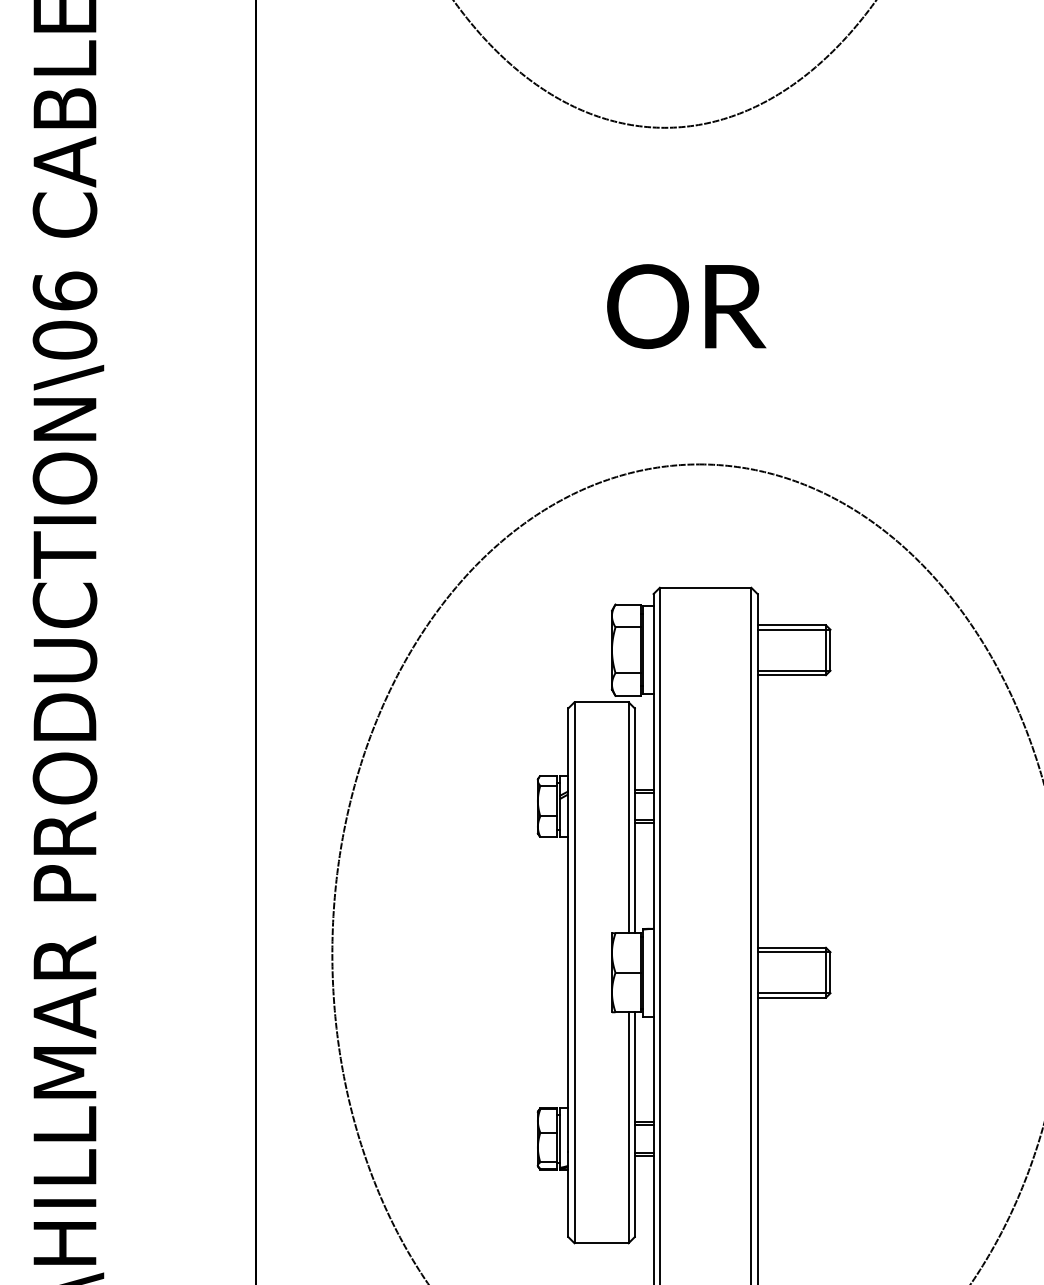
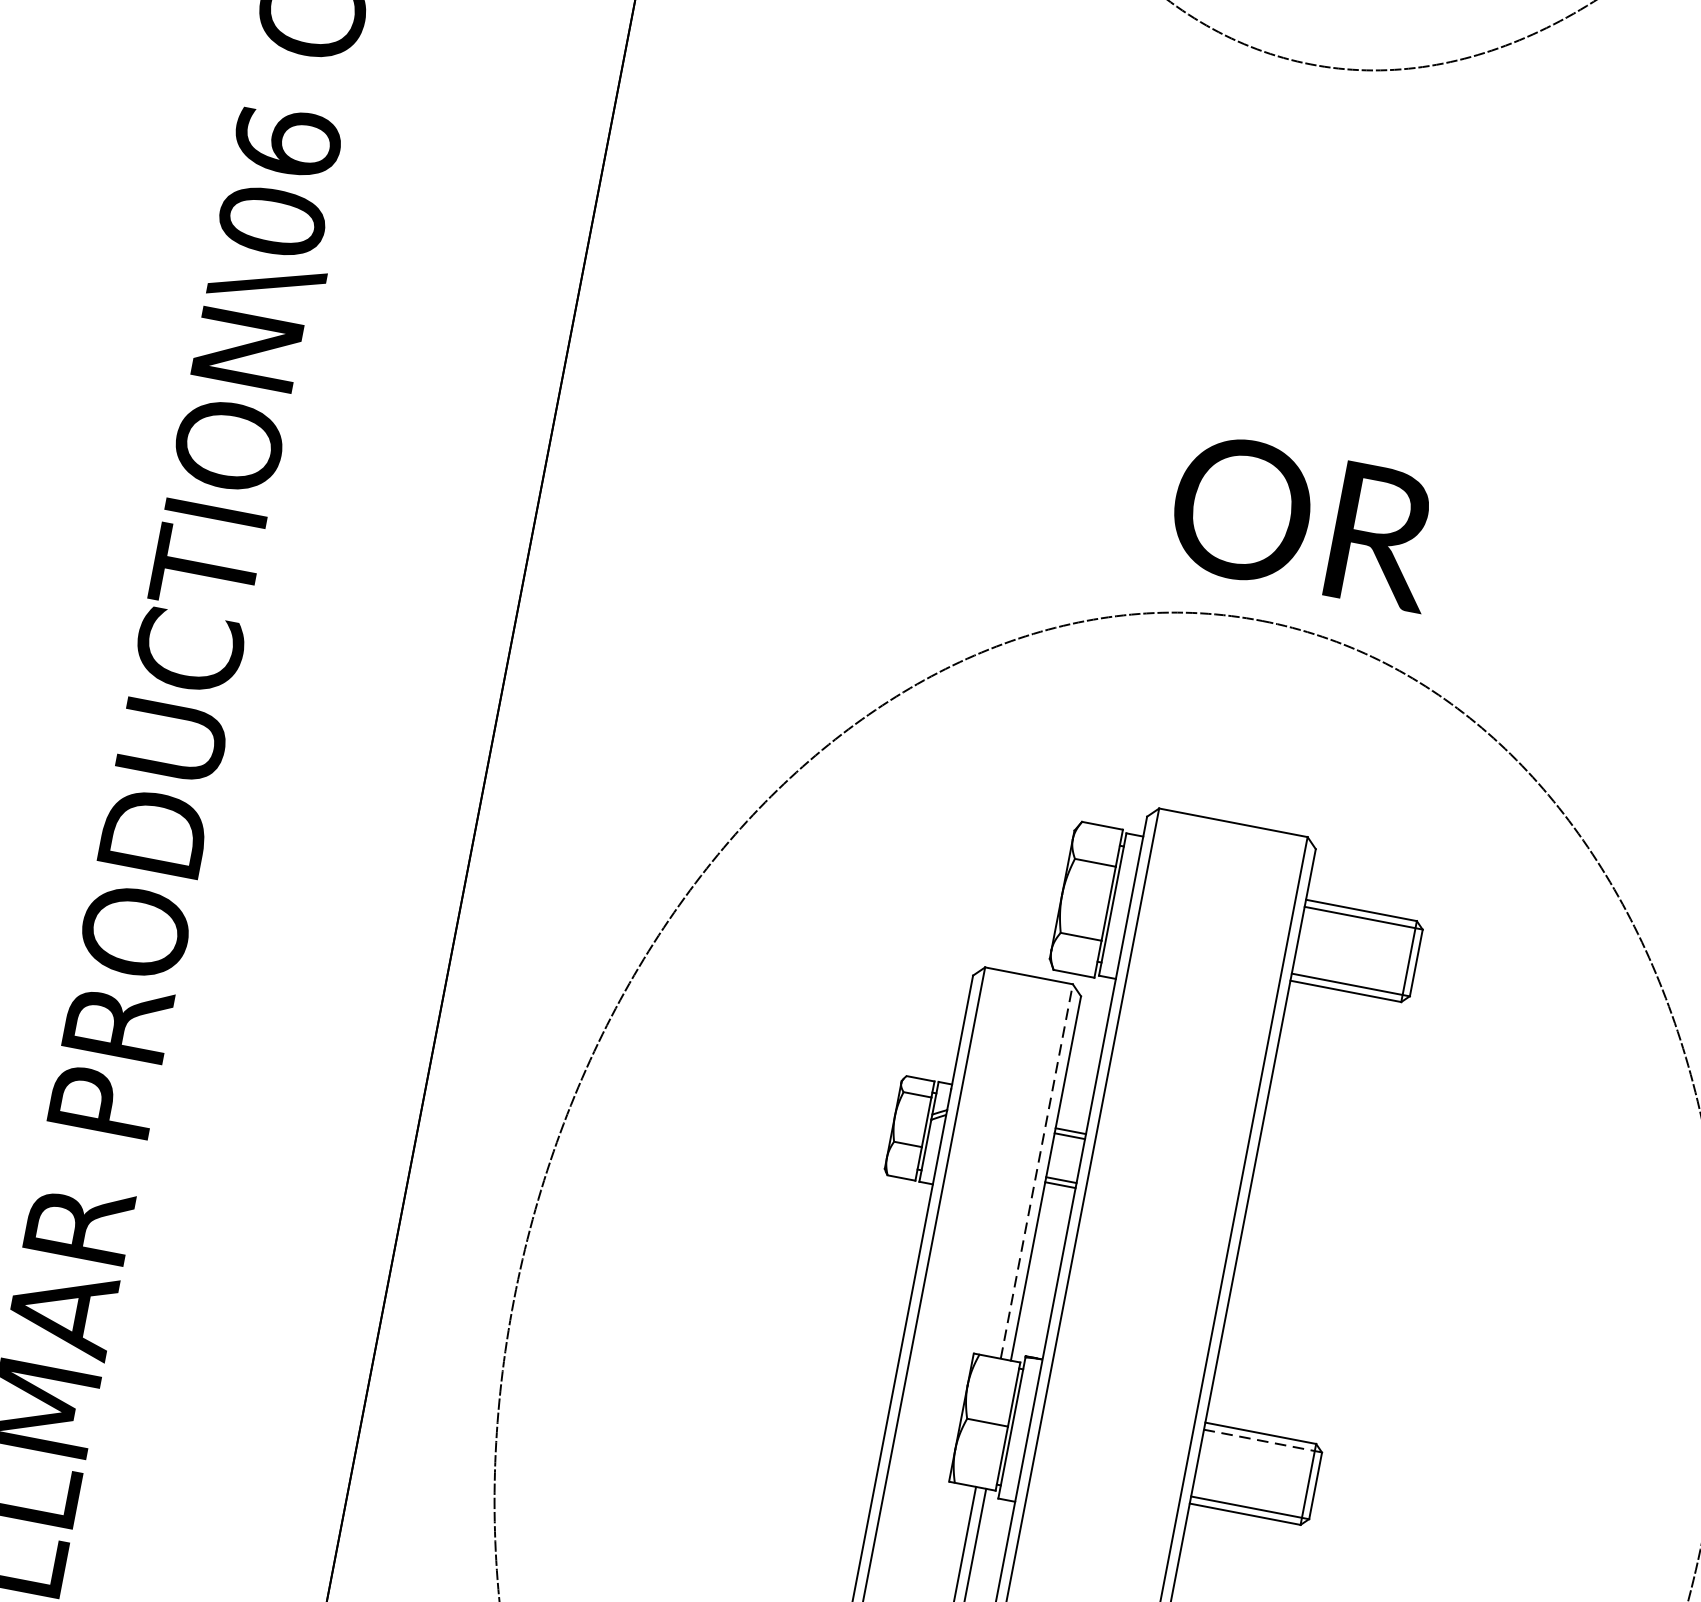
text: (686, 306) -> (1304, 521), moved
line: (628, 817) -> (1036, 1171), solid -> dashed
line: (793, 952) -> (1262, 1441), solid -> dashed

